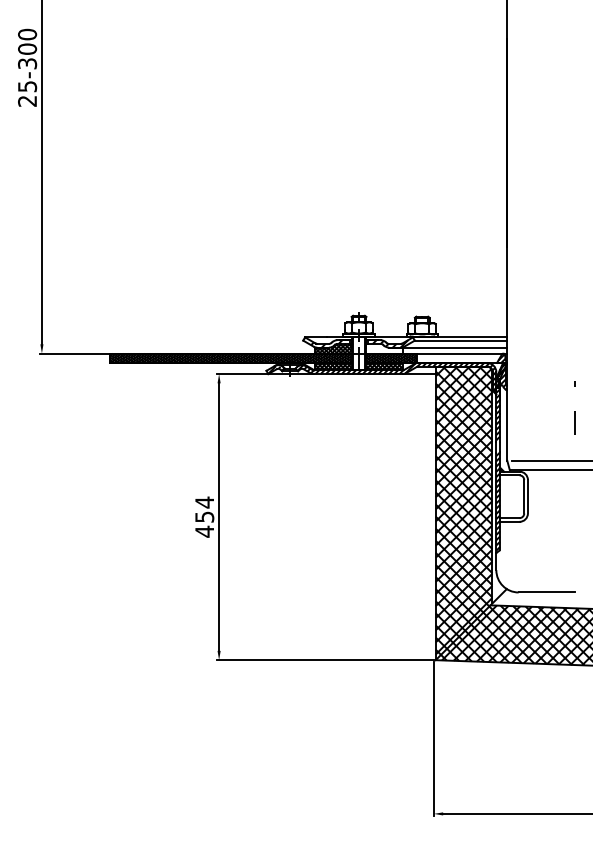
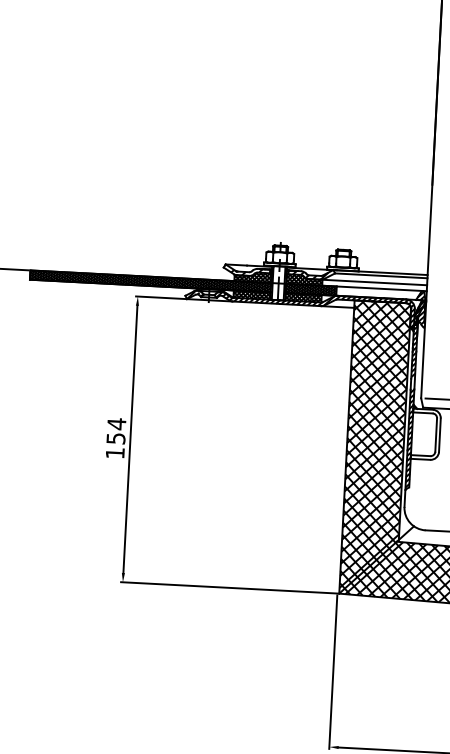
hatch: (384, 348) -> (304, 279), added
text: (204, 531) -> (115, 453), 454 -> 154

